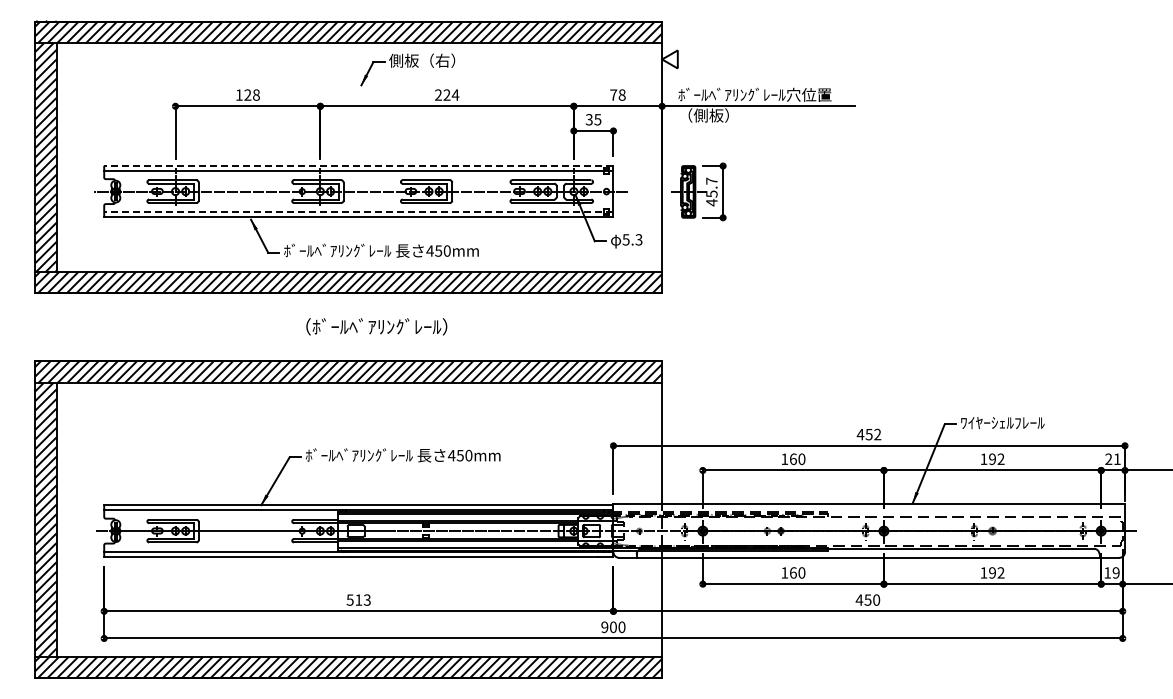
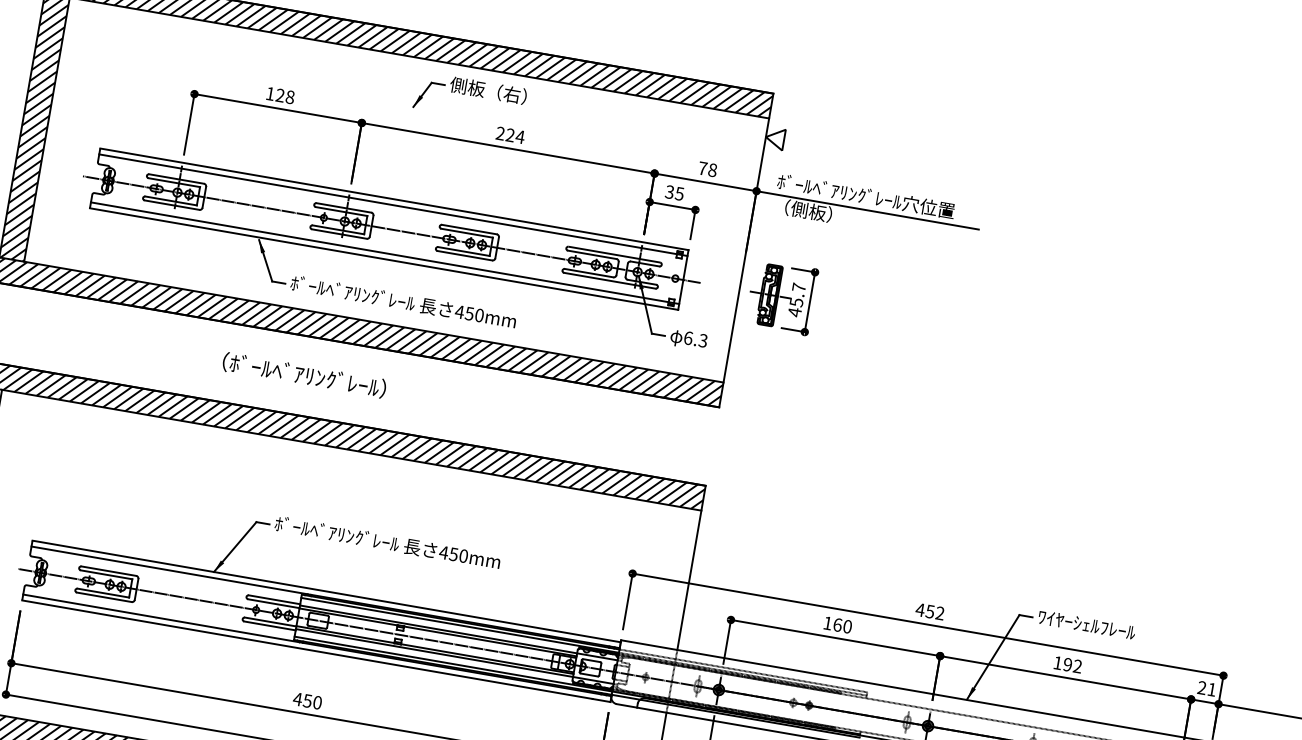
line: (358, 165) -> (394, 198), dashed -> solid
line: (358, 212) -> (384, 253), dashed -> solid
text: (625, 239) -> (687, 337), 5.3 -> 6.3
text: (376, 326) -> (304, 374), moved
text: (358, 599) -> (307, 700), 513 -> 450

